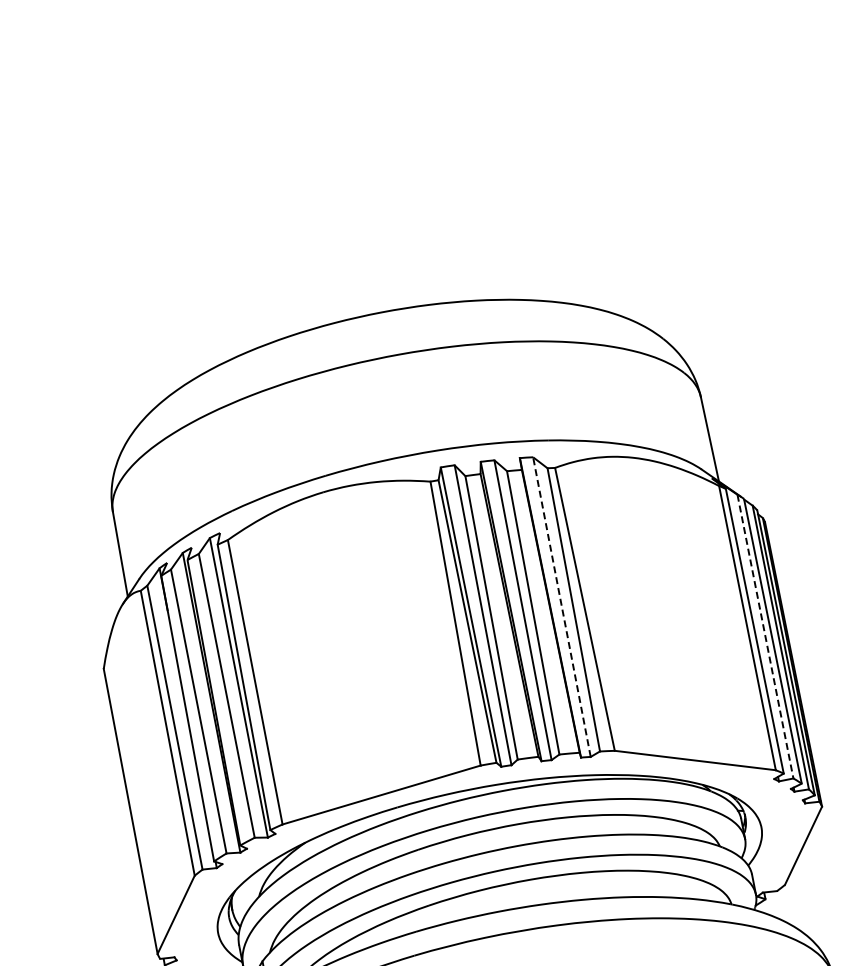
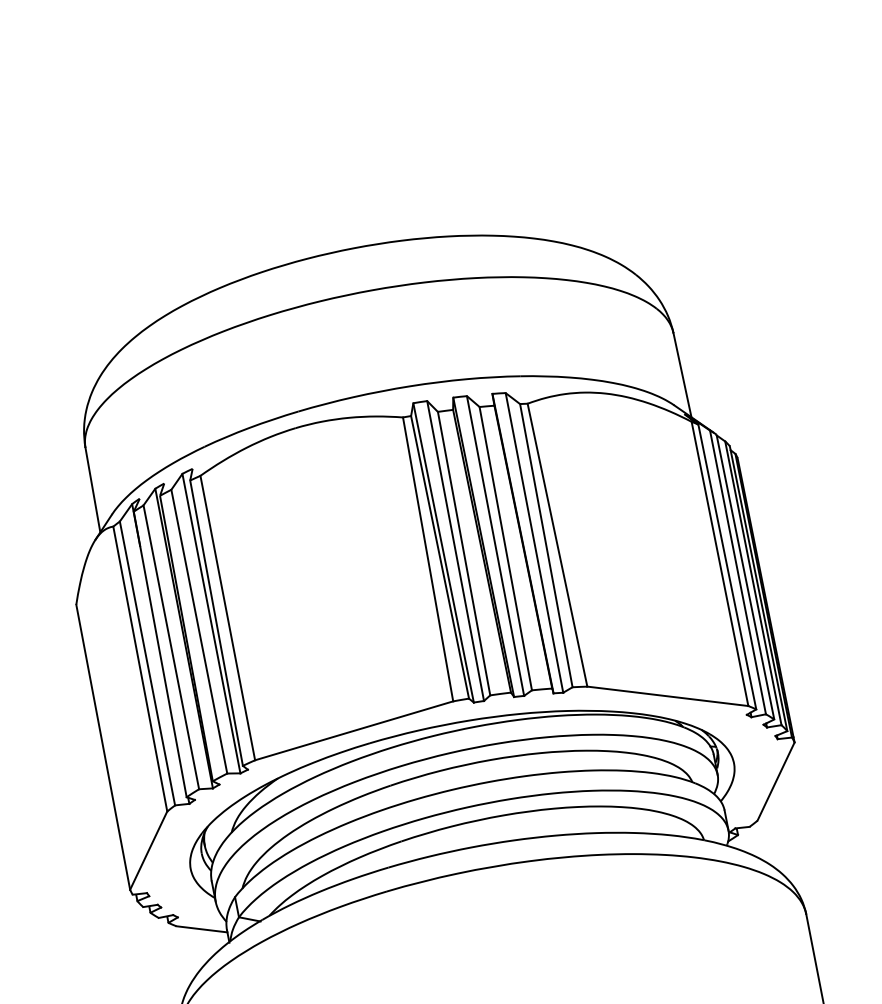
line: (561, 606) -> (534, 542), dashed -> solid
line: (765, 636) -> (738, 572), dashed -> solid

